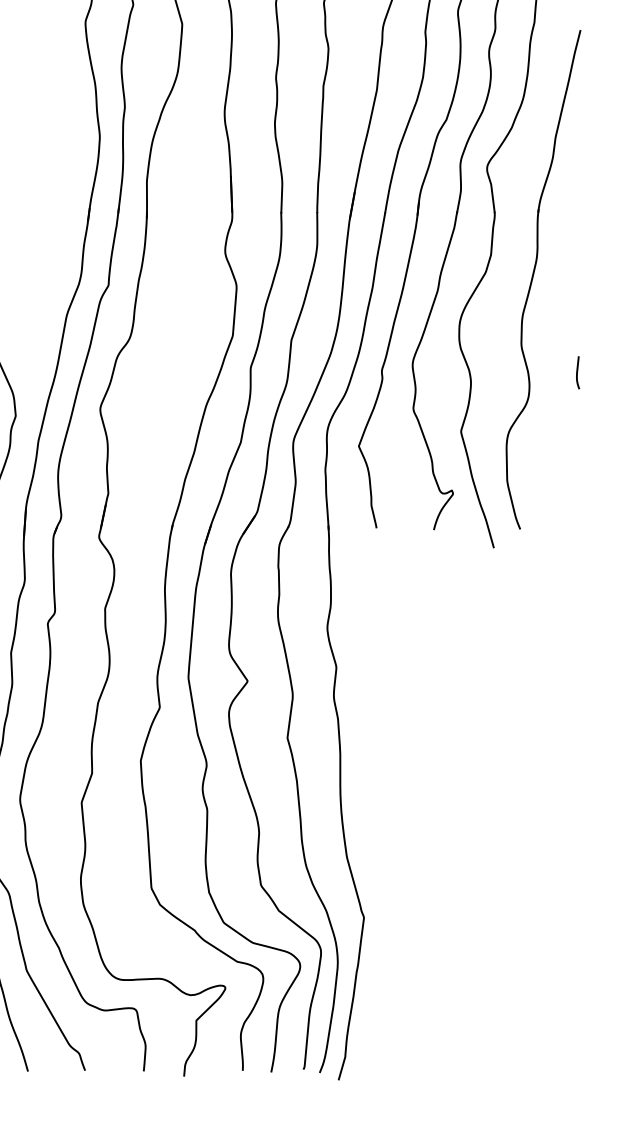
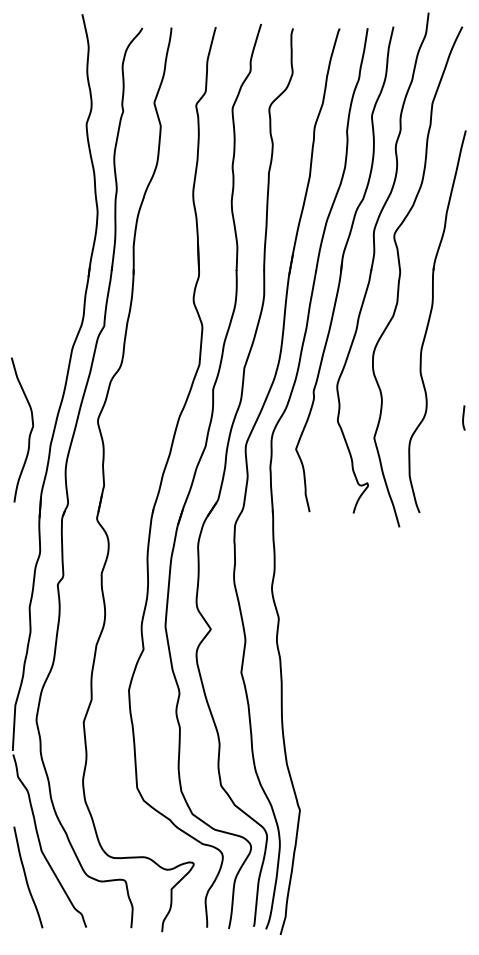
line: (577, 372) -> (463, 417), moved

